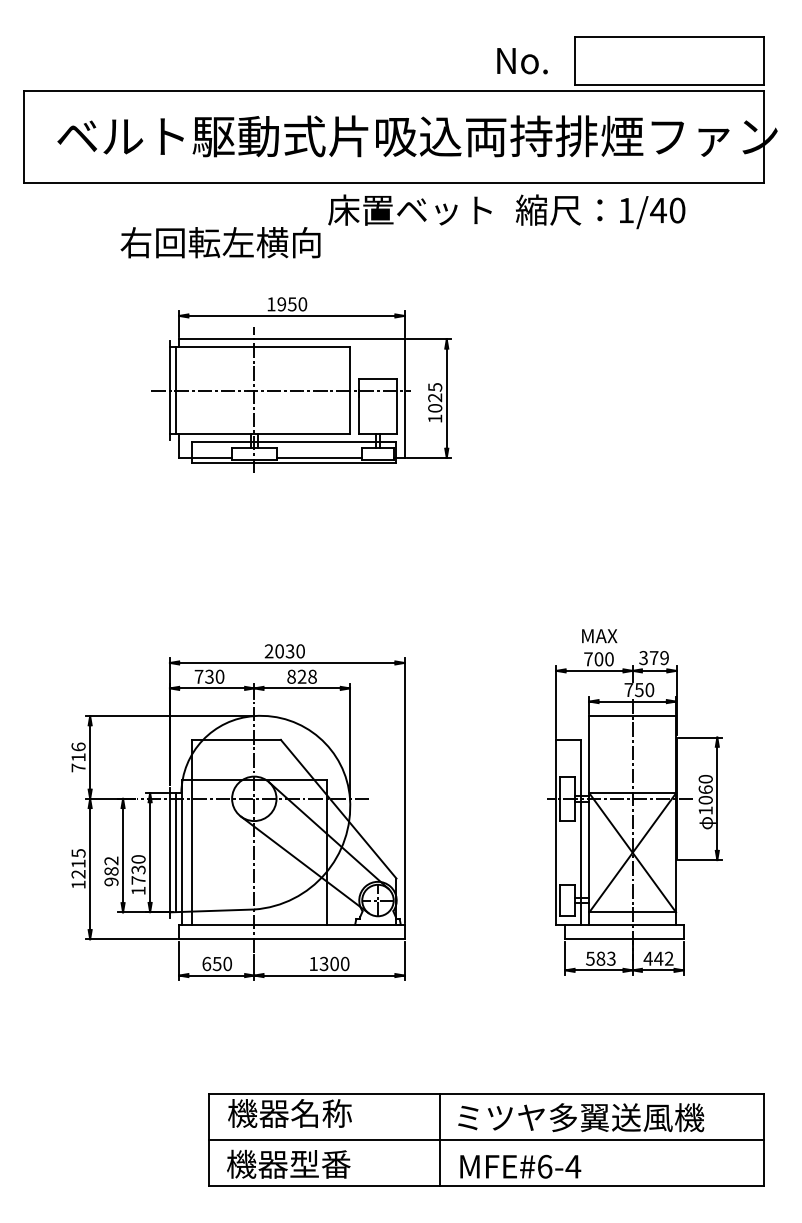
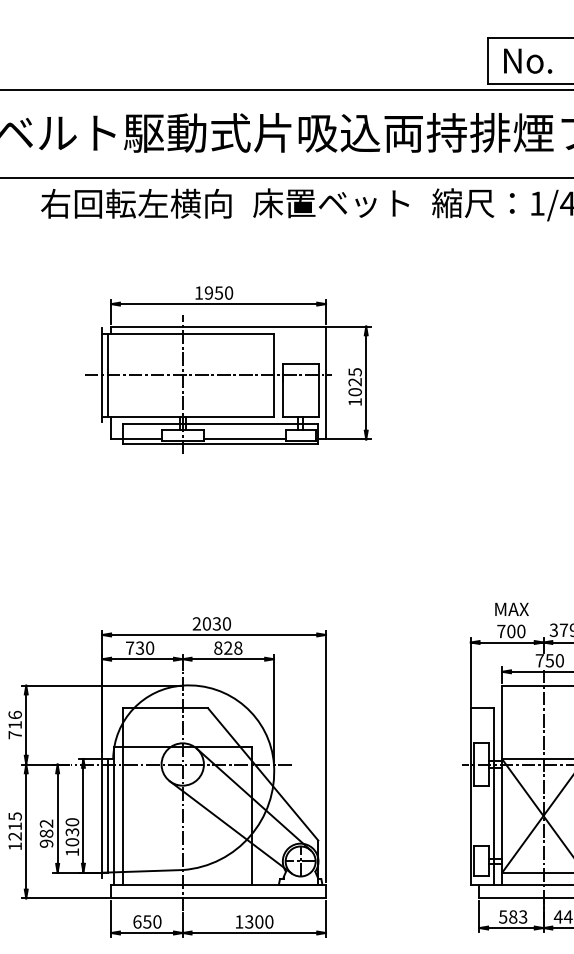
text: (522, 61) -> (528, 61), moved
text: (220, 242) -> (136, 203), moved
text: (138, 880) -> (72, 842), 1730 -> 1030

